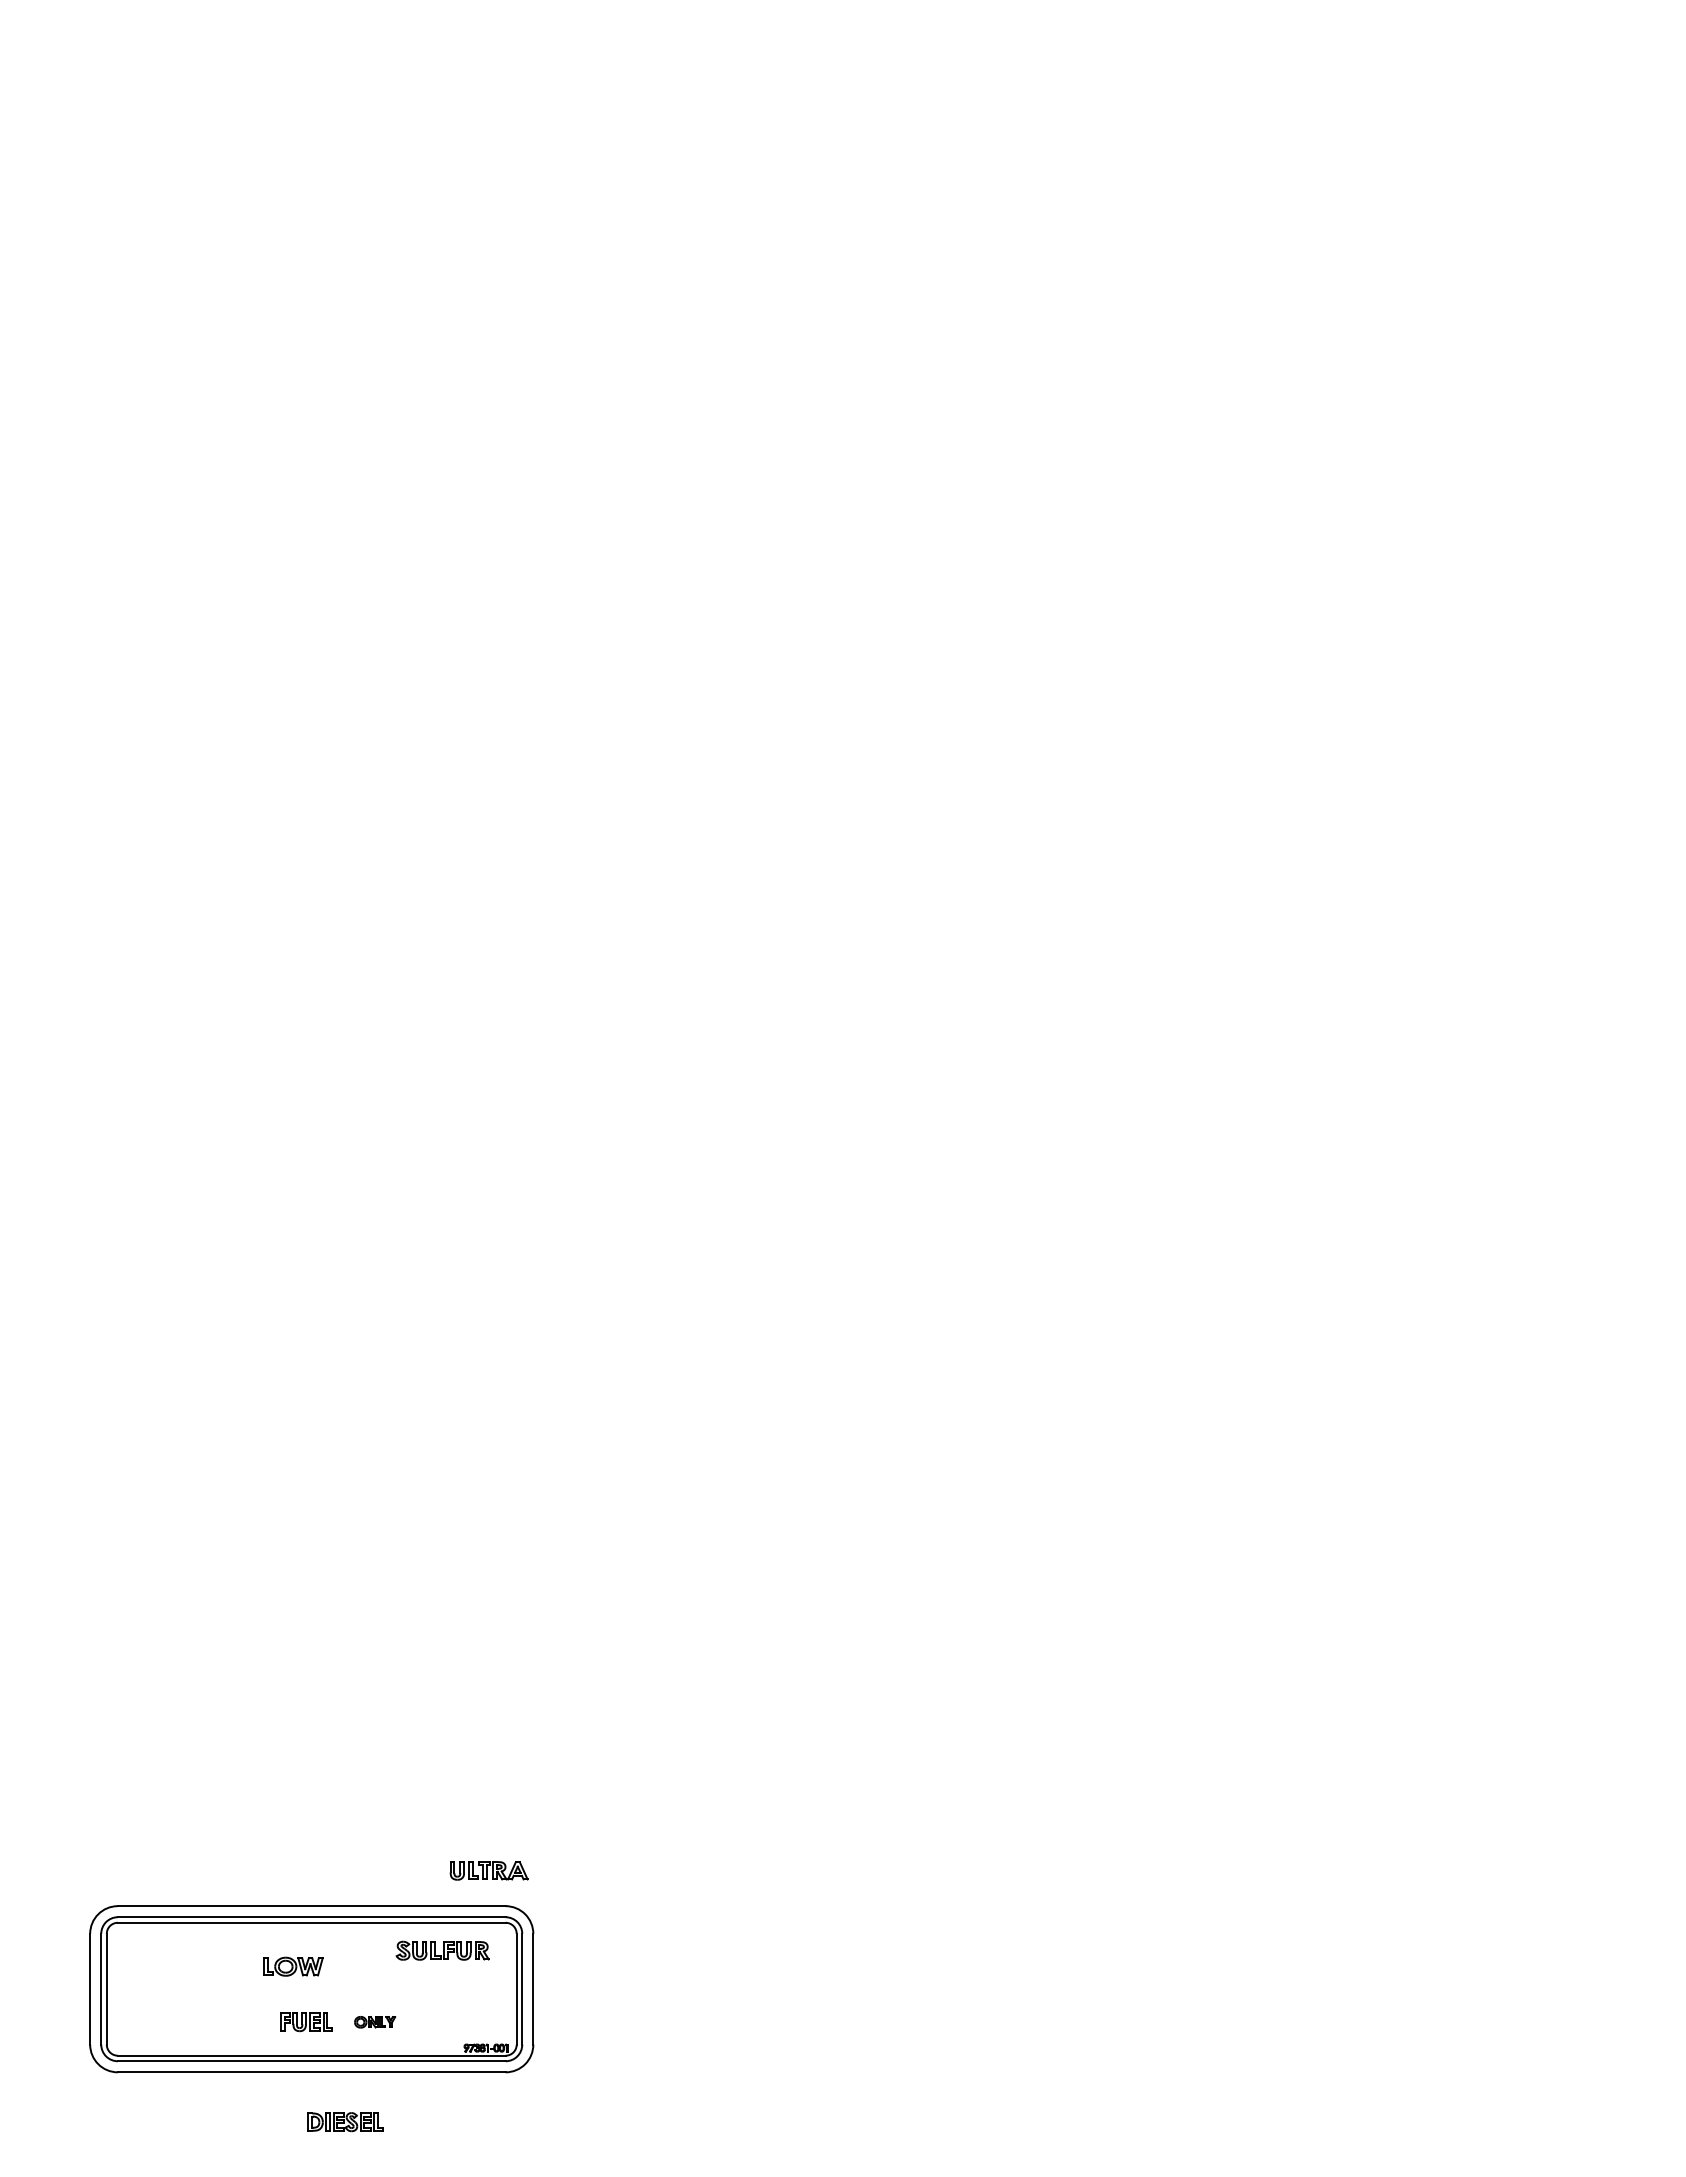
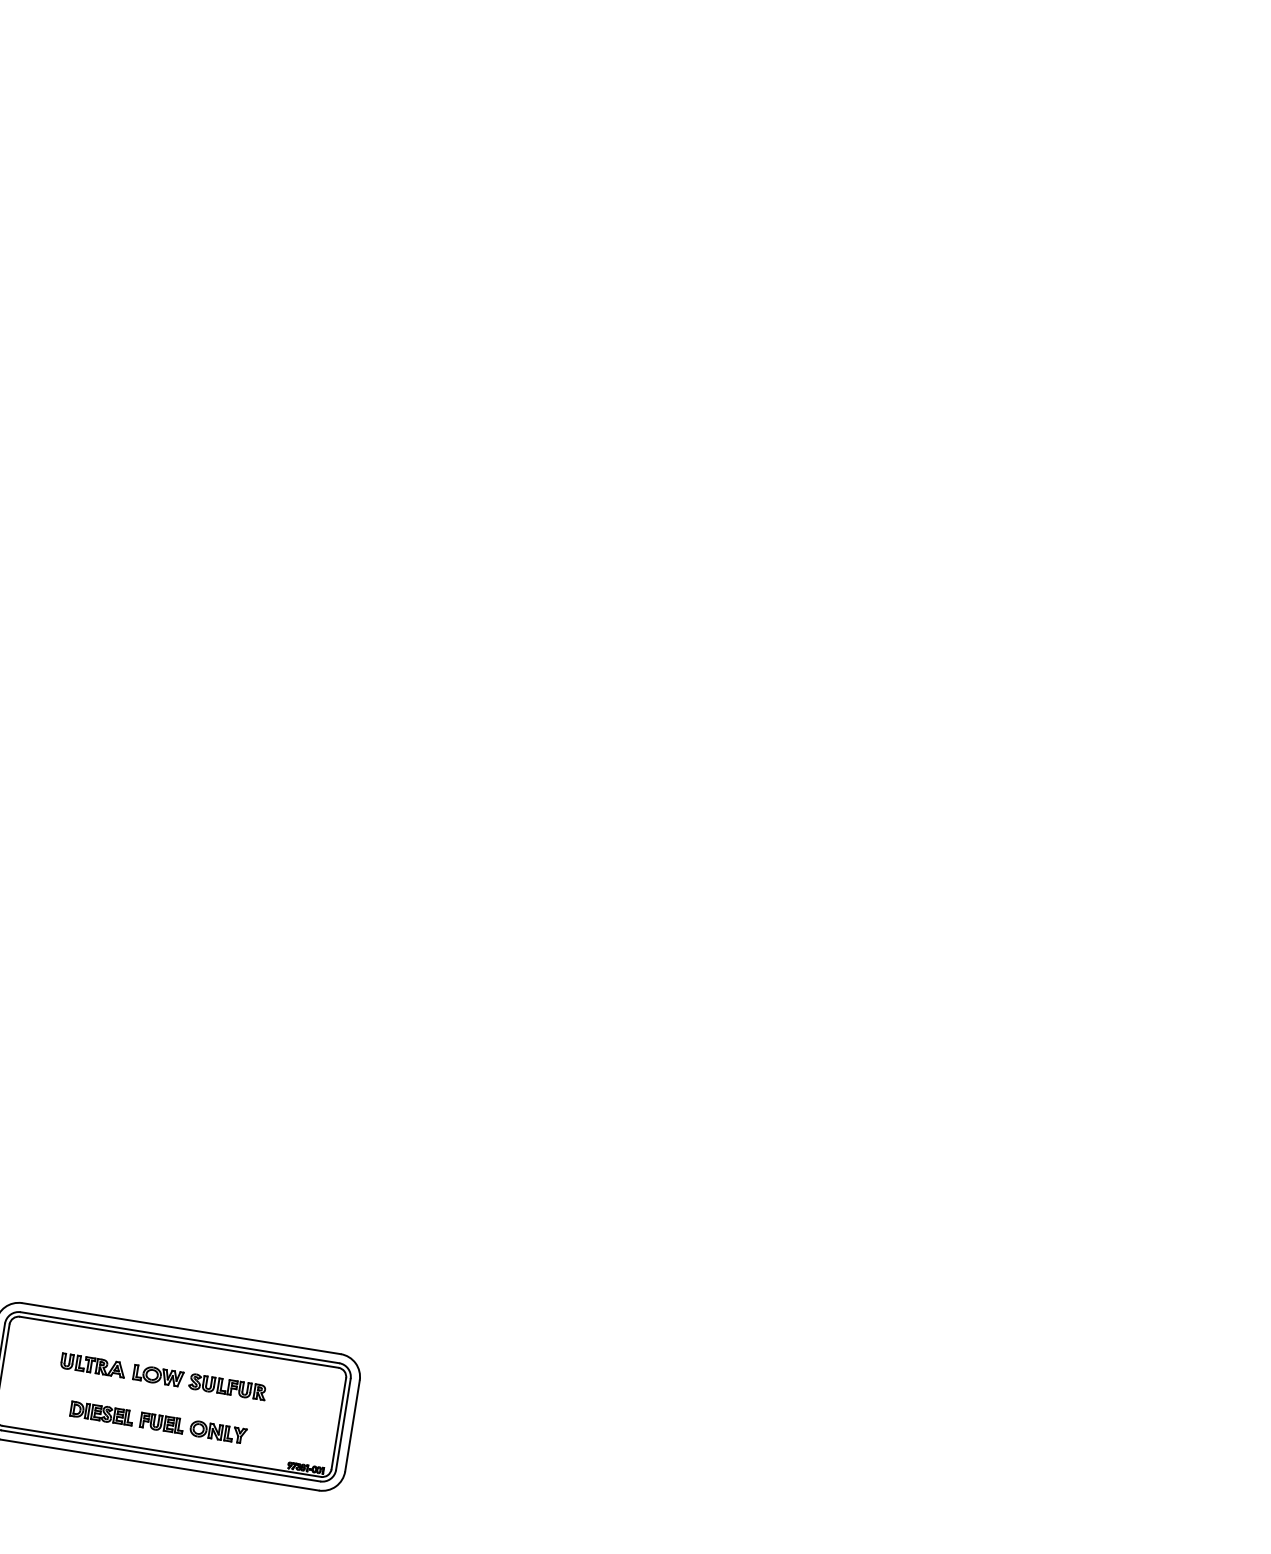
part: (488, 1870) -> (92, 1365), moved
part: (442, 1950) -> (227, 1386), moved
part: (374, 2022) -> (217, 1432), size x1.67
part: (345, 2122) -> (101, 1413), moved

